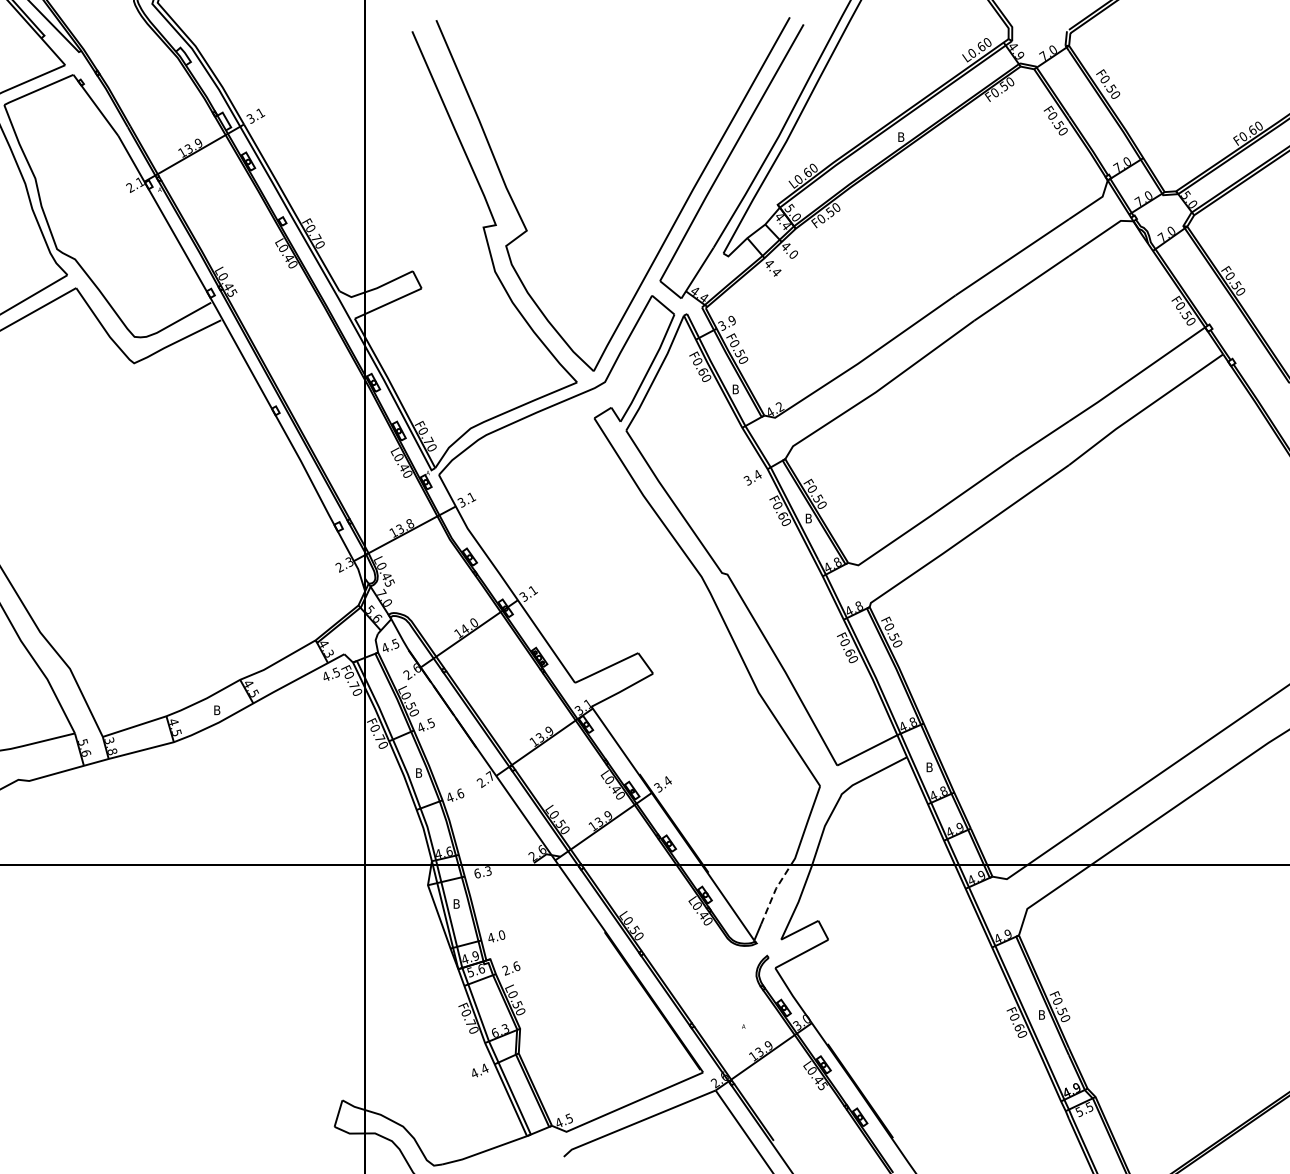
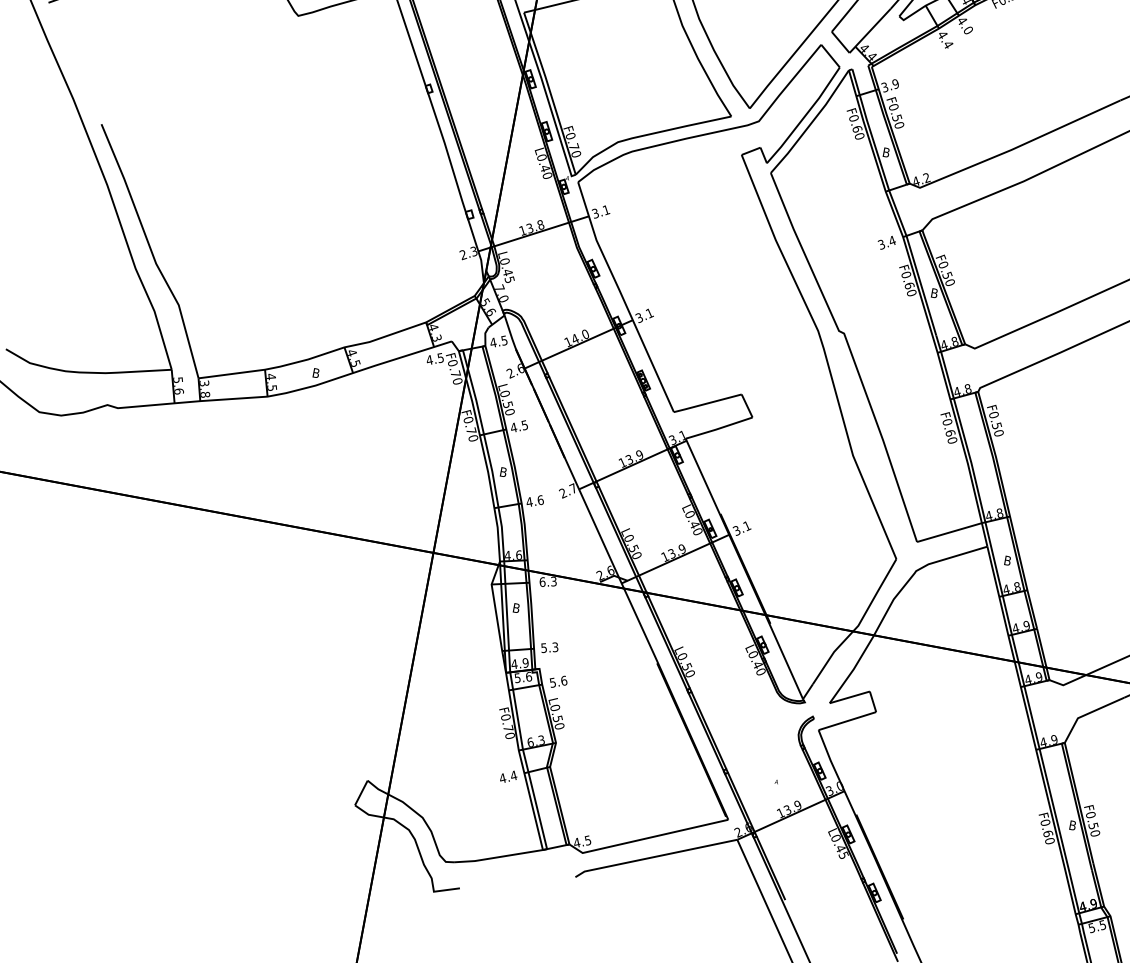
text: (667, 780) -> (747, 525), 3.4 -> 3.1
line: (774, 893) -> (831, 656), dashed -> solid
text: (496, 936) -> (549, 647), 4.0 -> 5.3
text: (506, 970) -> (553, 682), 2.6 -> 5.6

